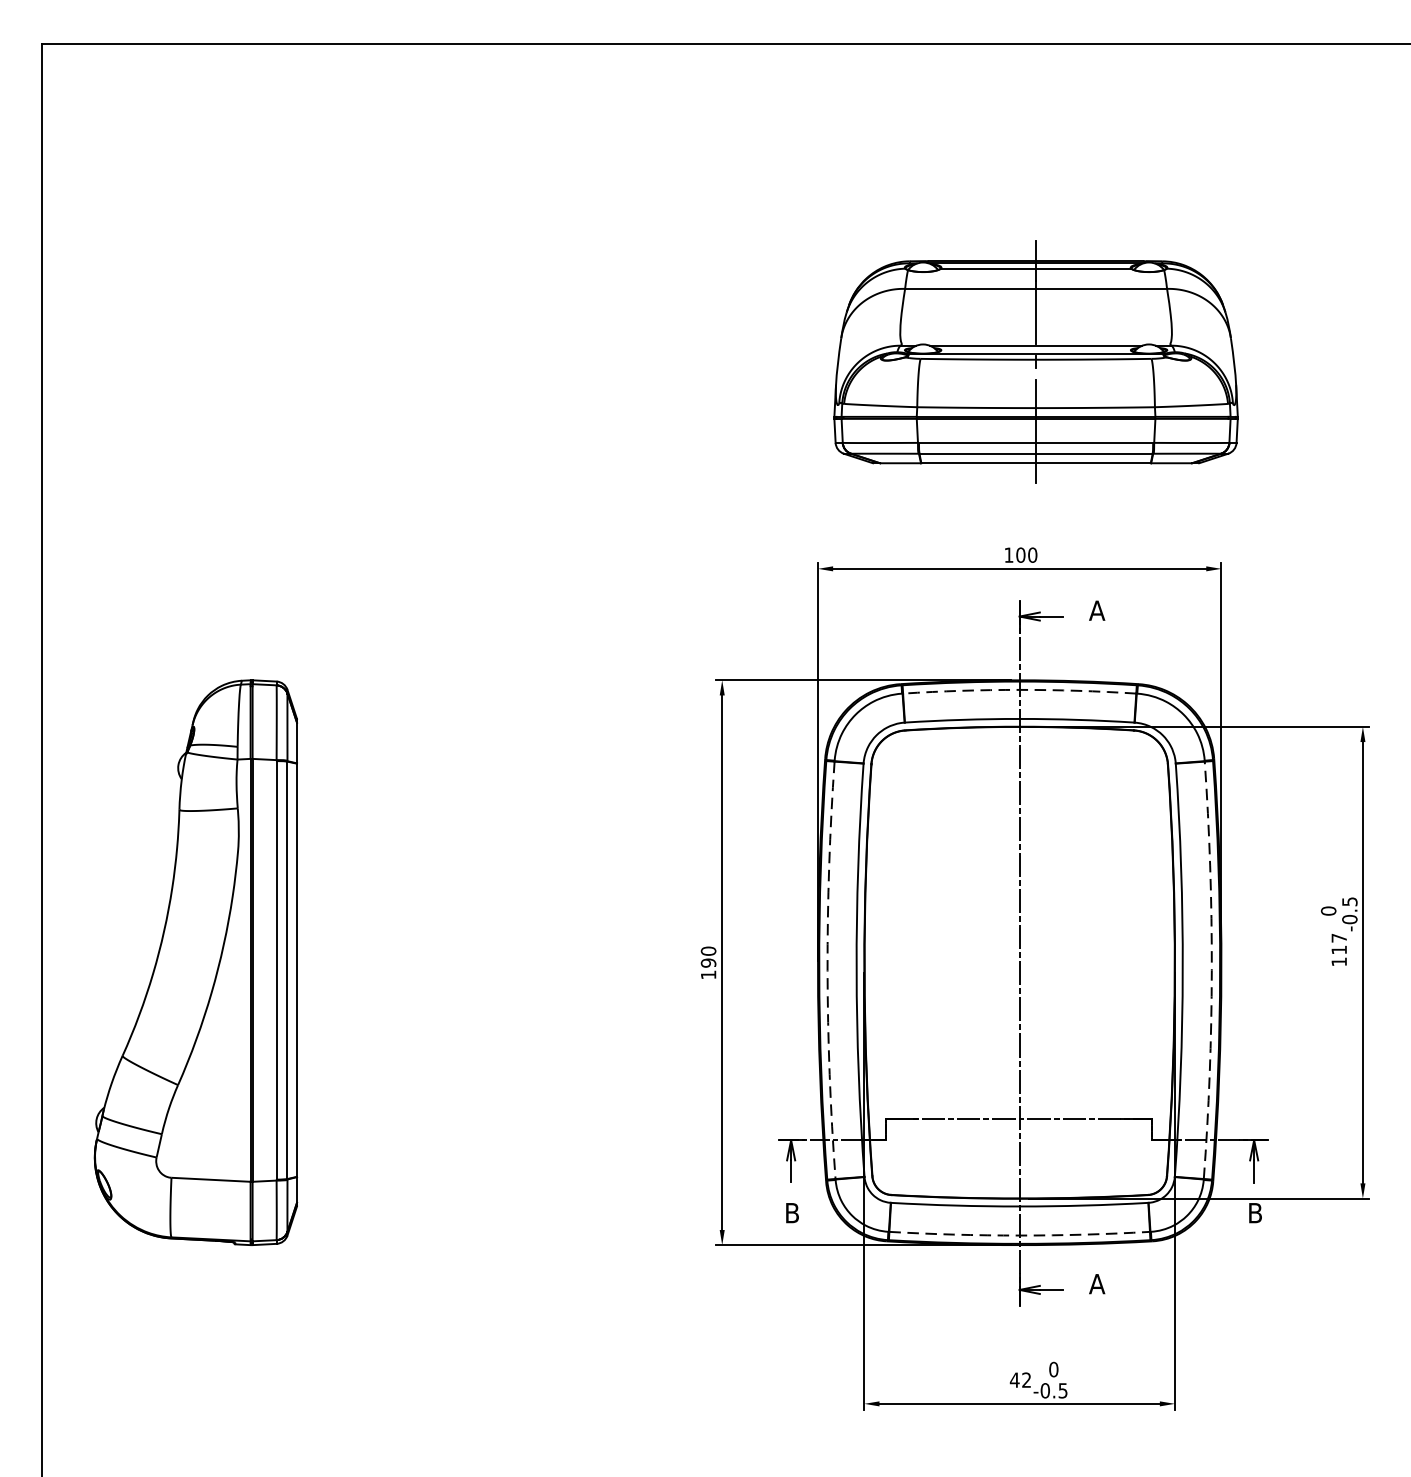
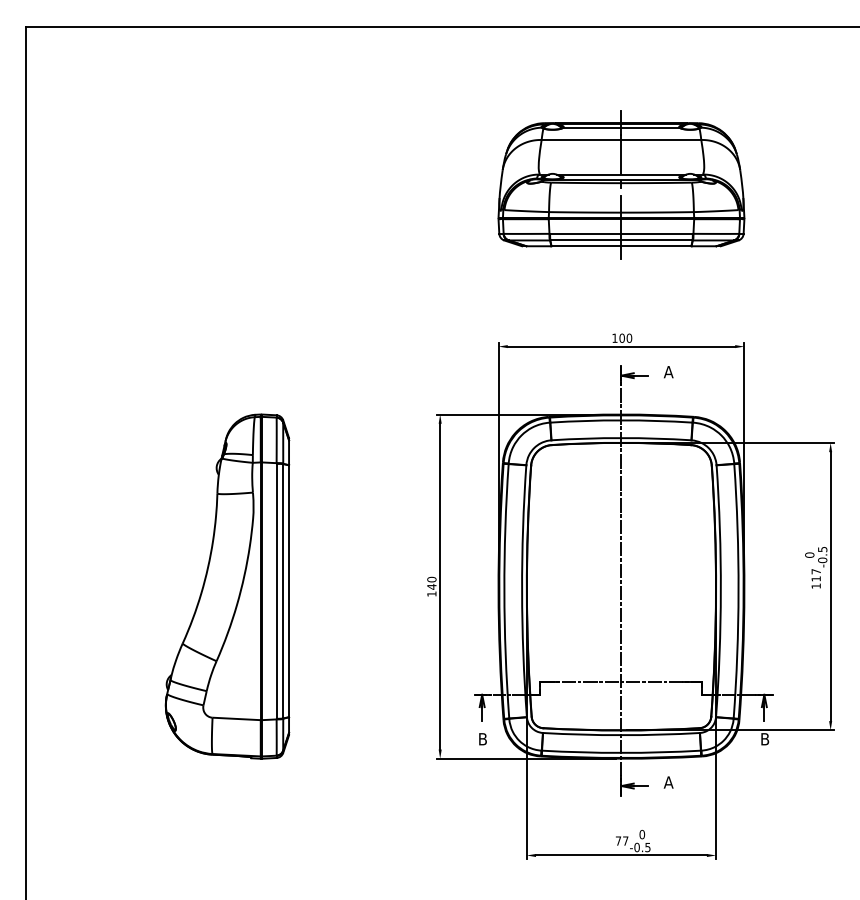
part: (1036, 361) -> (621, 184), moved
arc: (1019, 690) -> (621, 420), dashed -> solid
part: (196, 962) -> (227, 586), moved
text: (707, 962) -> (431, 586), 190 -> 140
arc: (827, 970) -> (504, 591), dashed -> solid
arc: (1211, 970) -> (738, 591), dashed -> solid
arc: (1019, 1234) -> (621, 752), dashed -> solid
text: (1019, 1379) -> (621, 840), 42 -> 77

